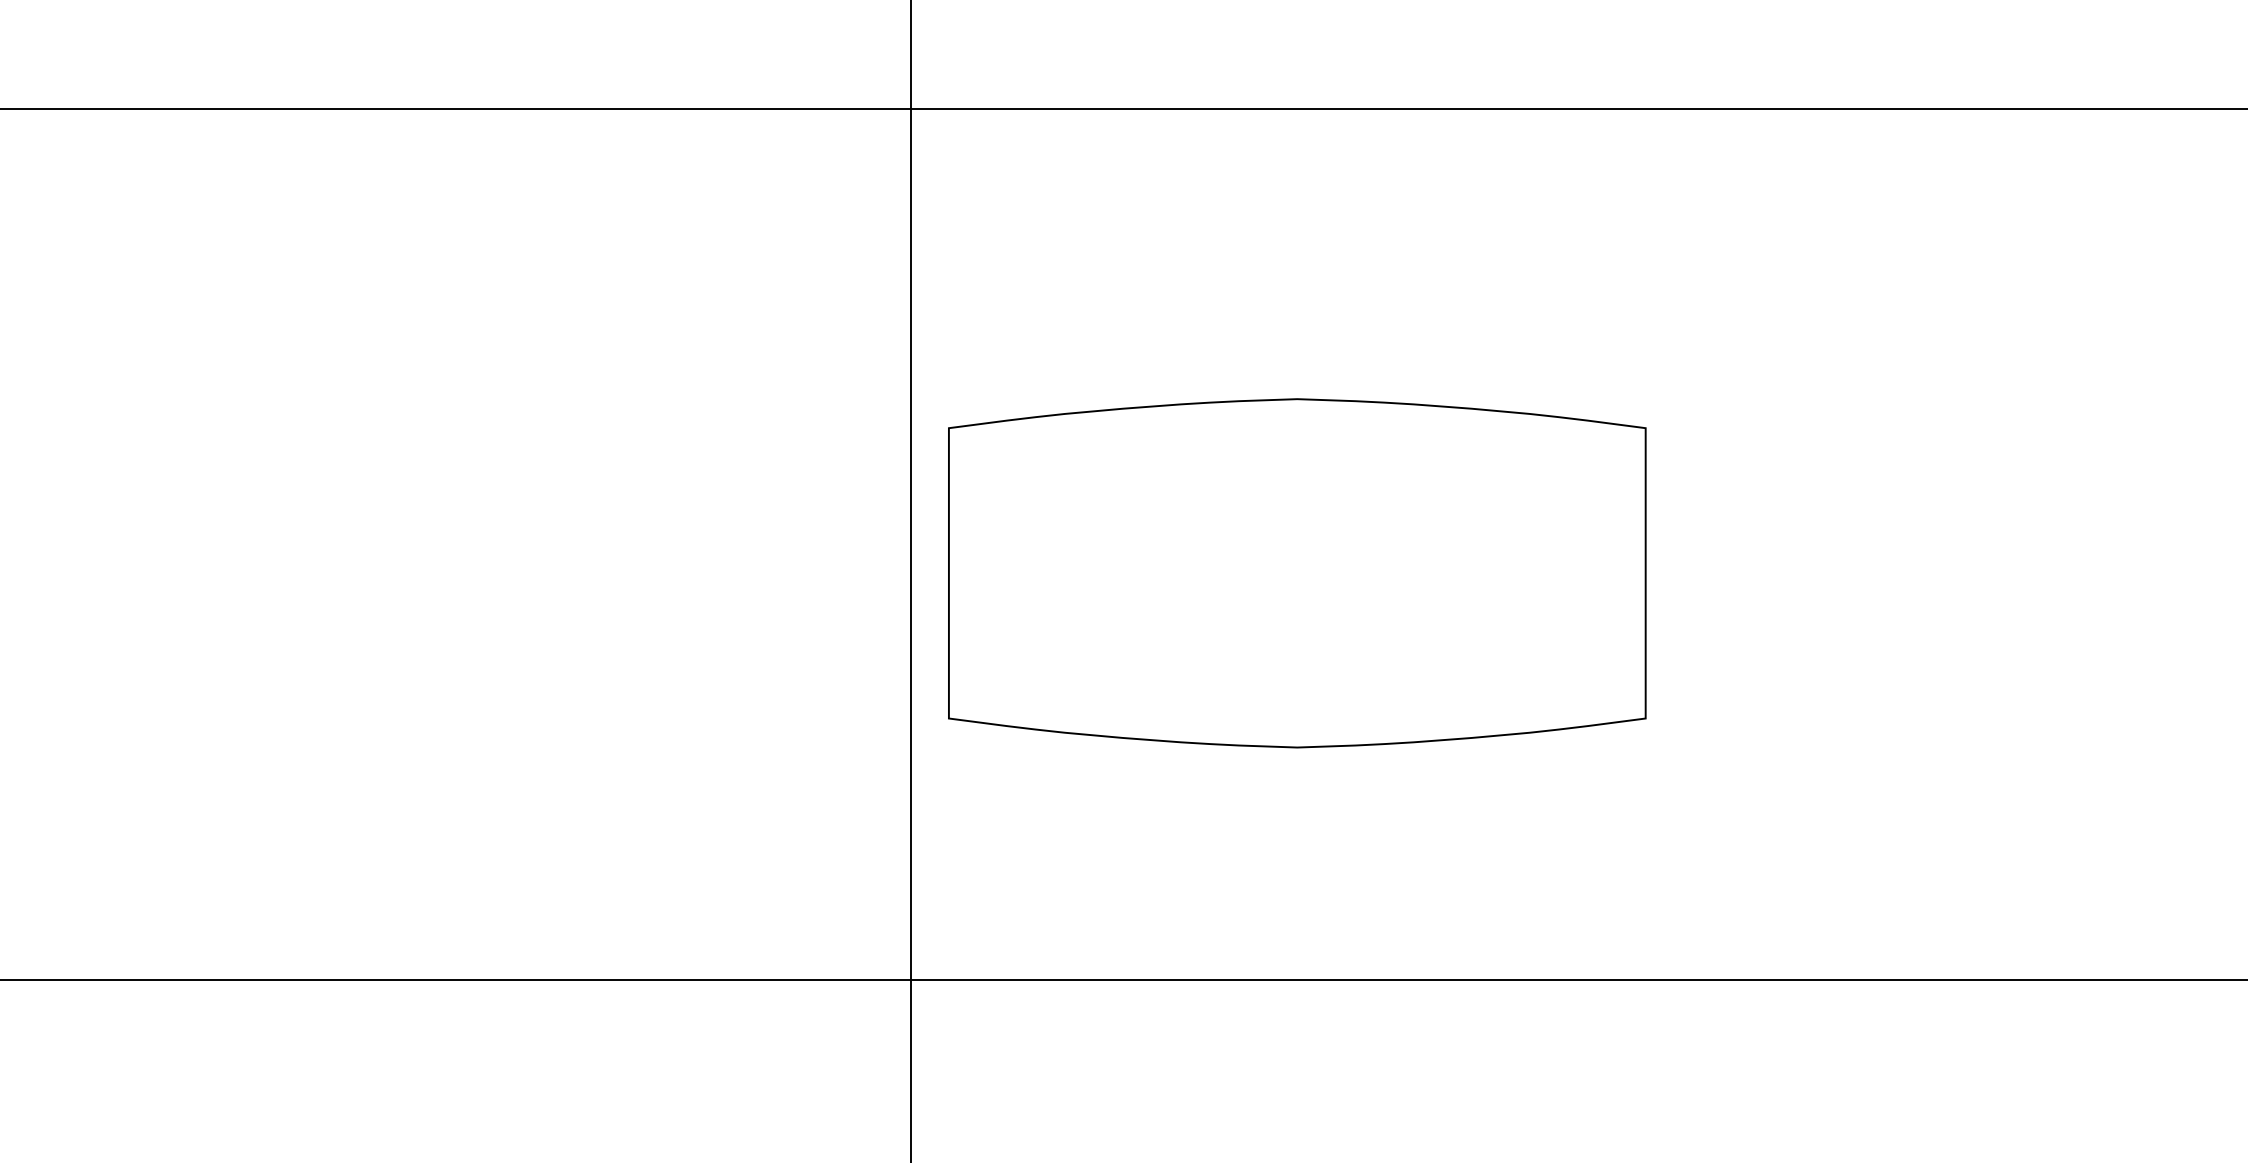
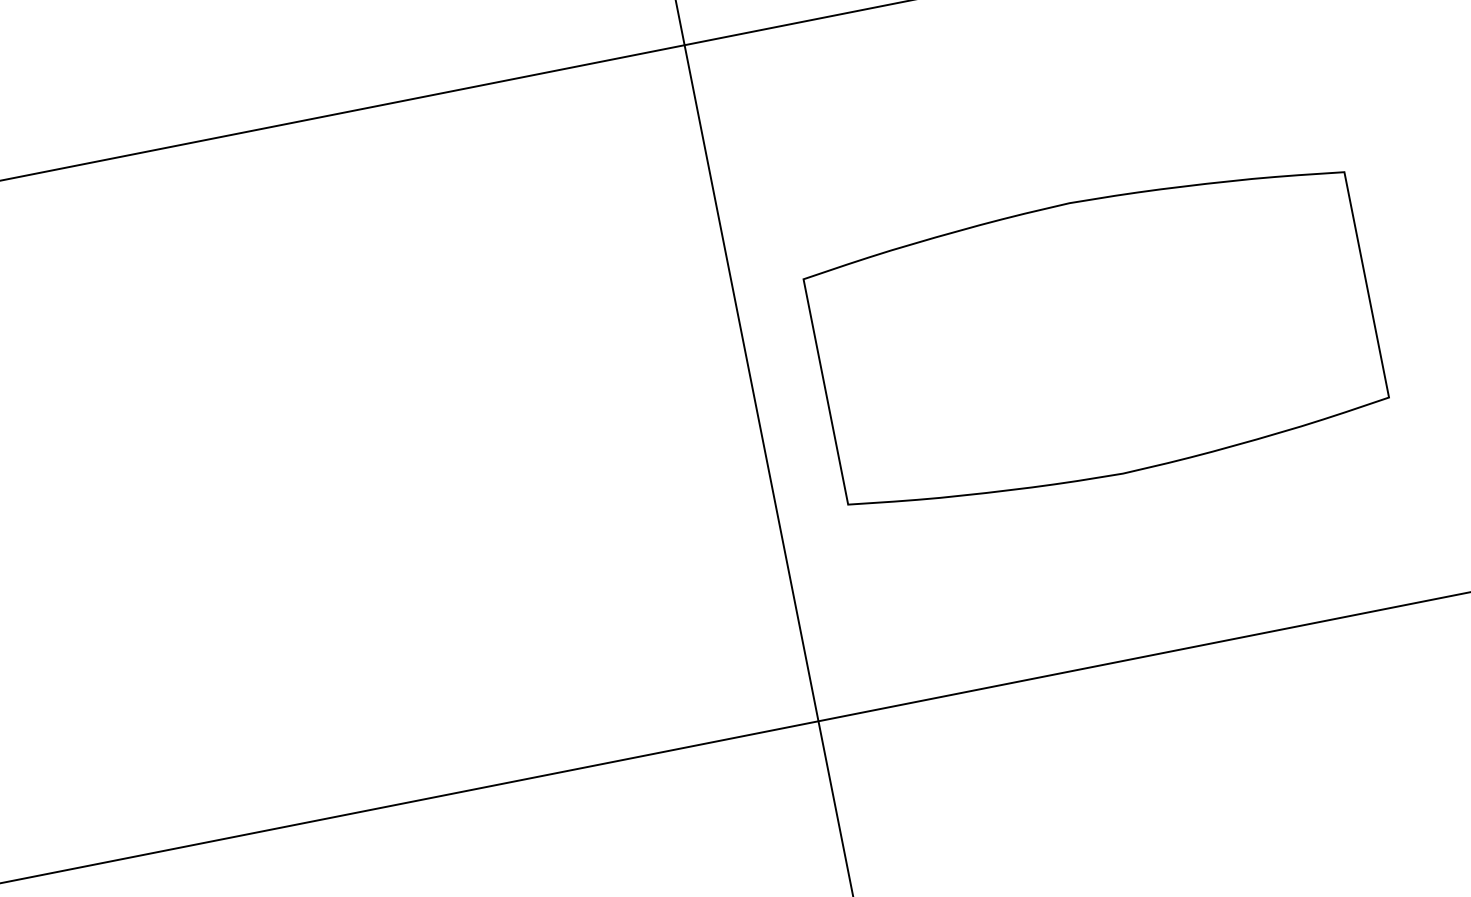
part: (1297, 573) -> (1096, 338), moved

